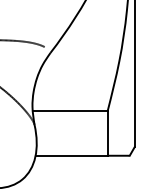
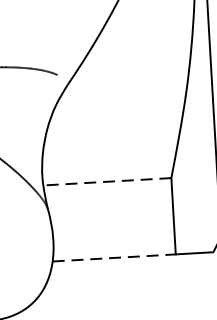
line: (69, 111) -> (106, 182), solid -> dashed
line: (72, 155) -> (115, 257), solid -> dashed

